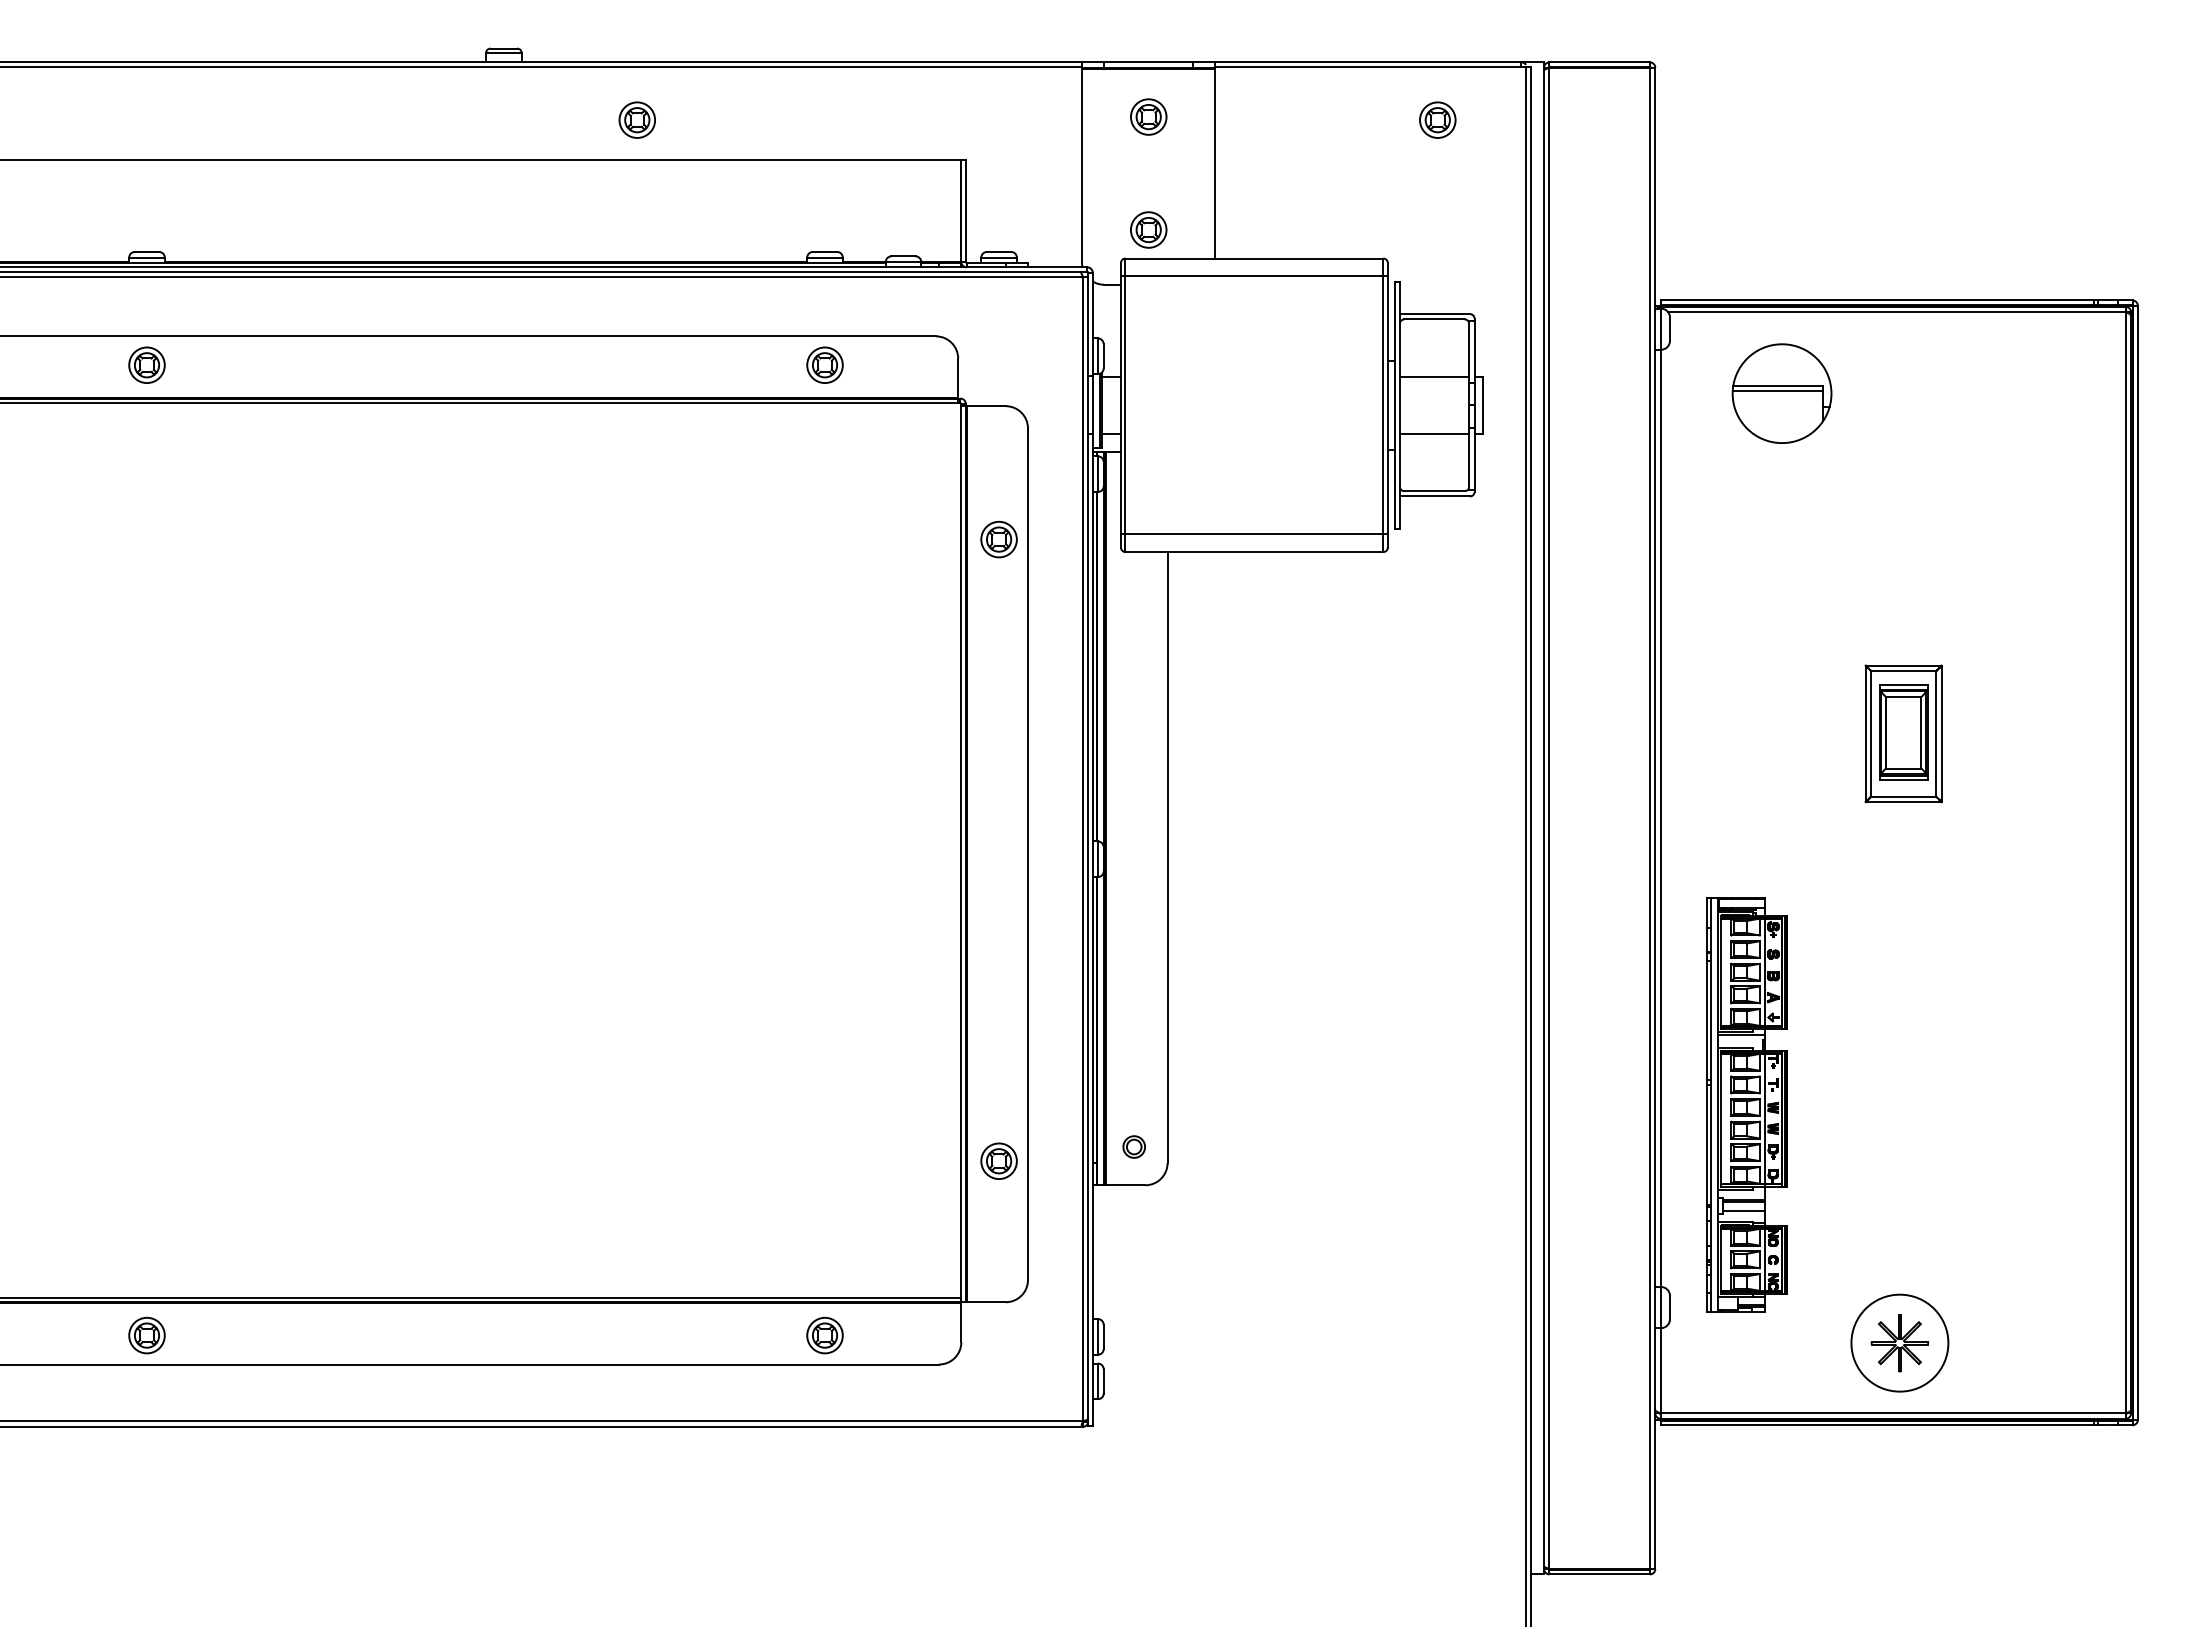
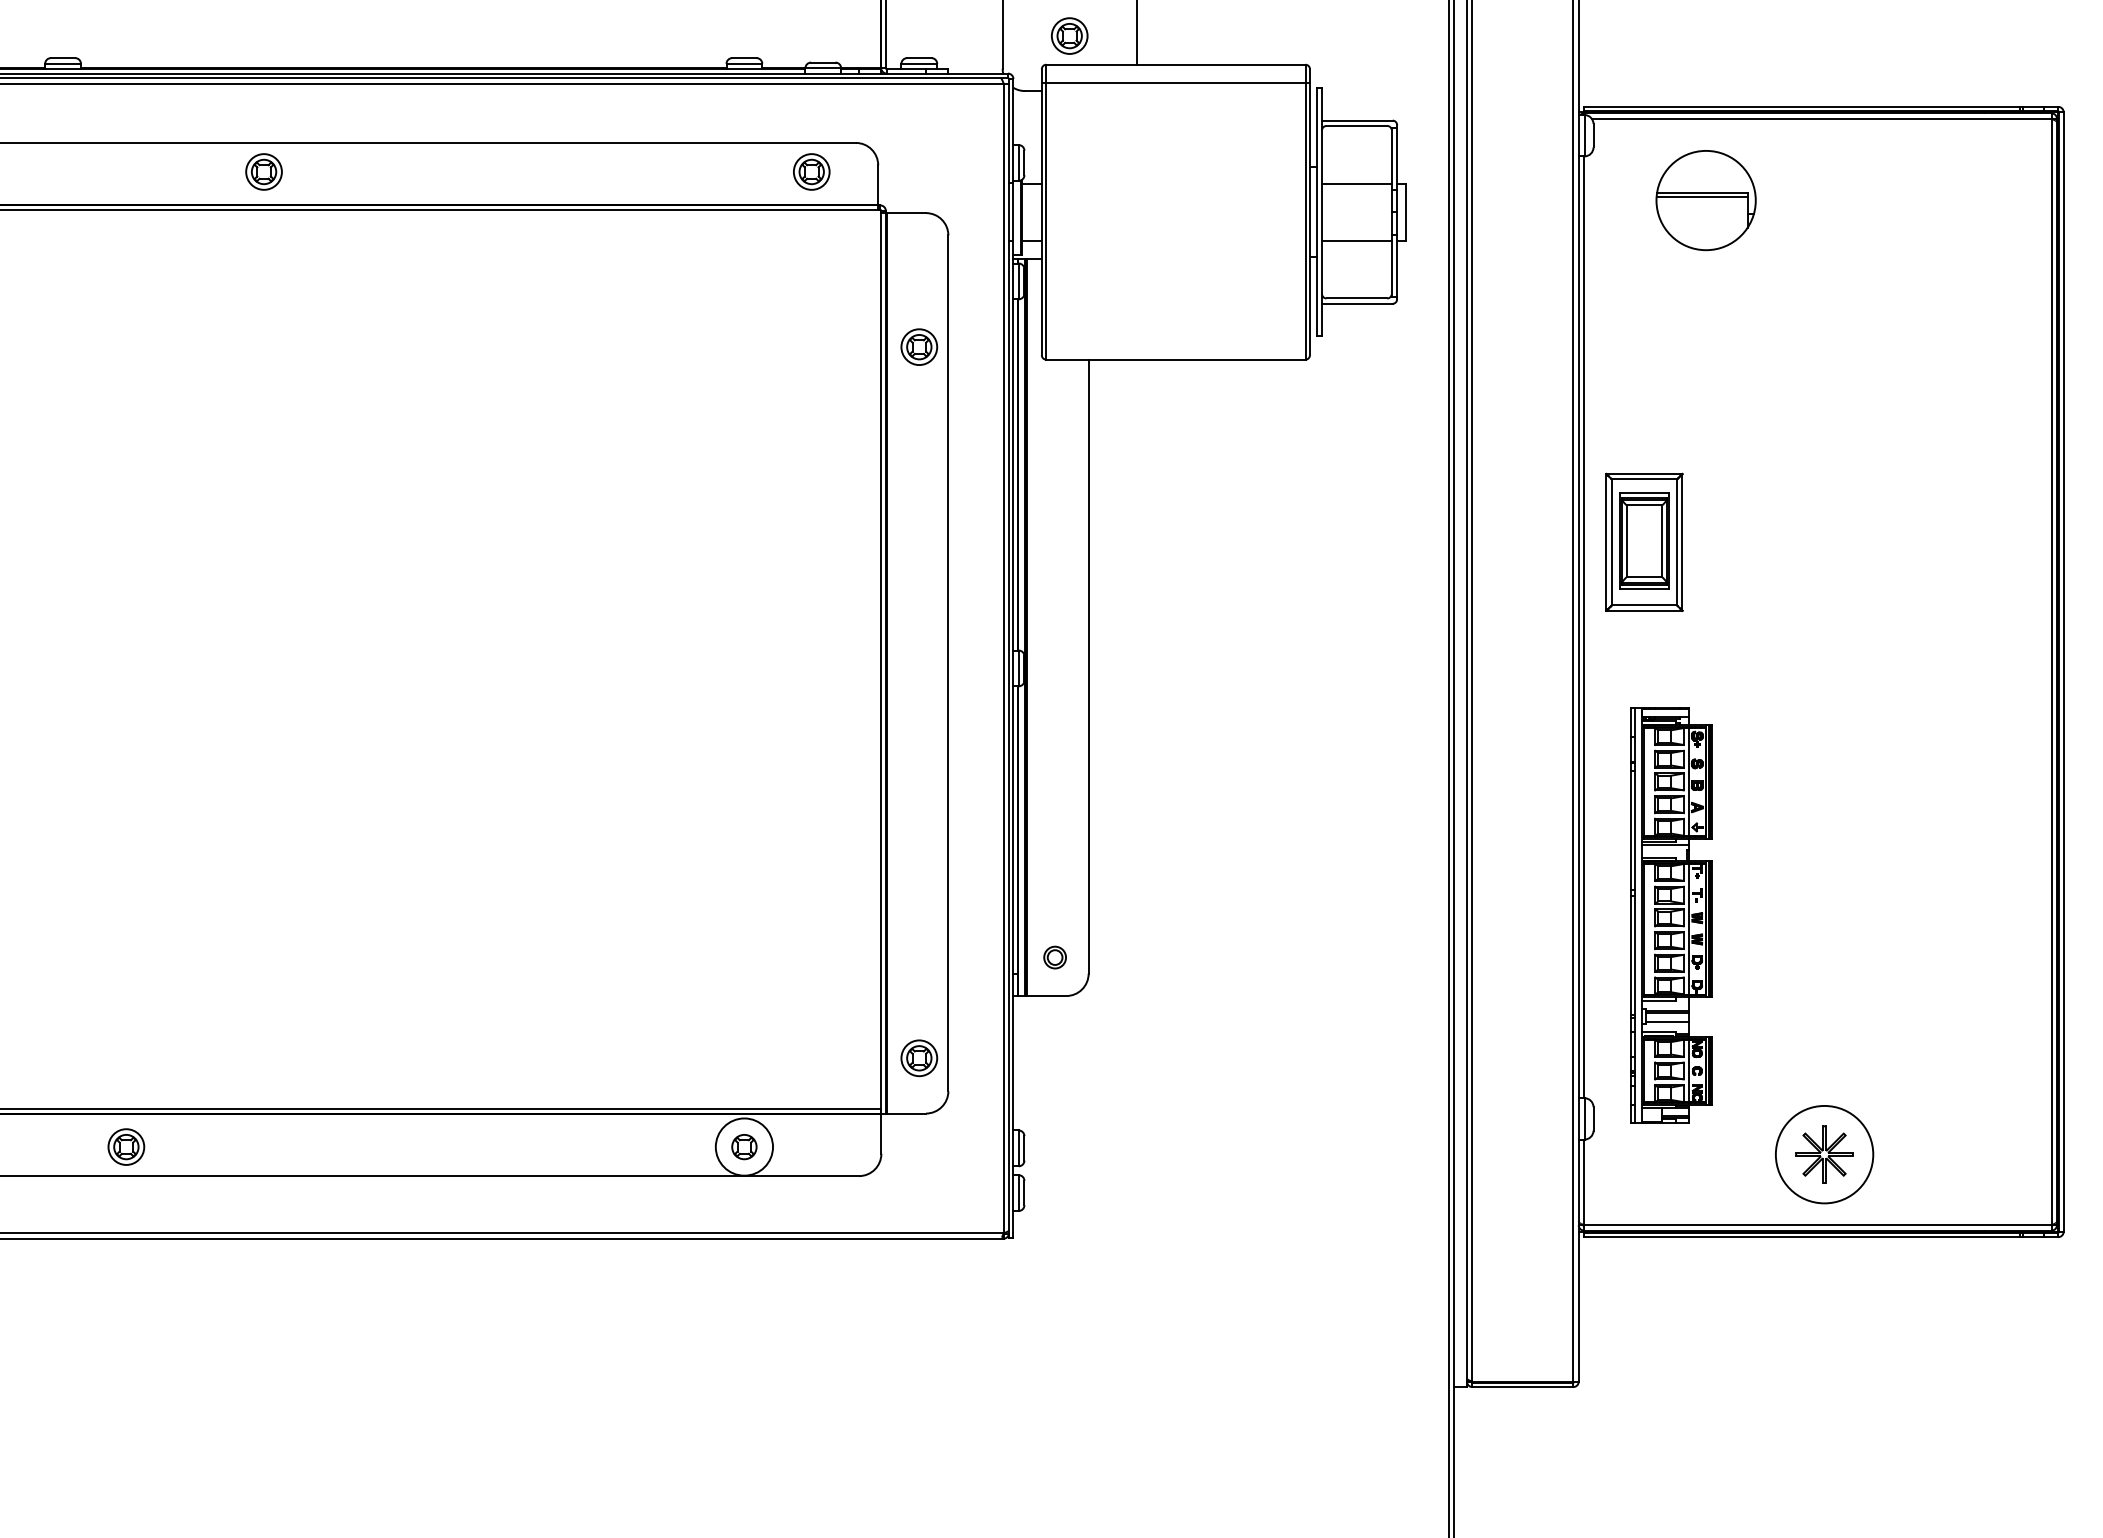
part: (146, 364) -> (263, 171), moved
part: (824, 364) -> (811, 171), moved
line: (1253, 534) -> (1174, 342), removed
part: (1903, 733) -> (1644, 542), moved
part: (998, 1160) -> (918, 1057), moved
part: (146, 1335) -> (125, 1146), moved
circle: (824, 1335) -> (743, 1146), size x1.6

